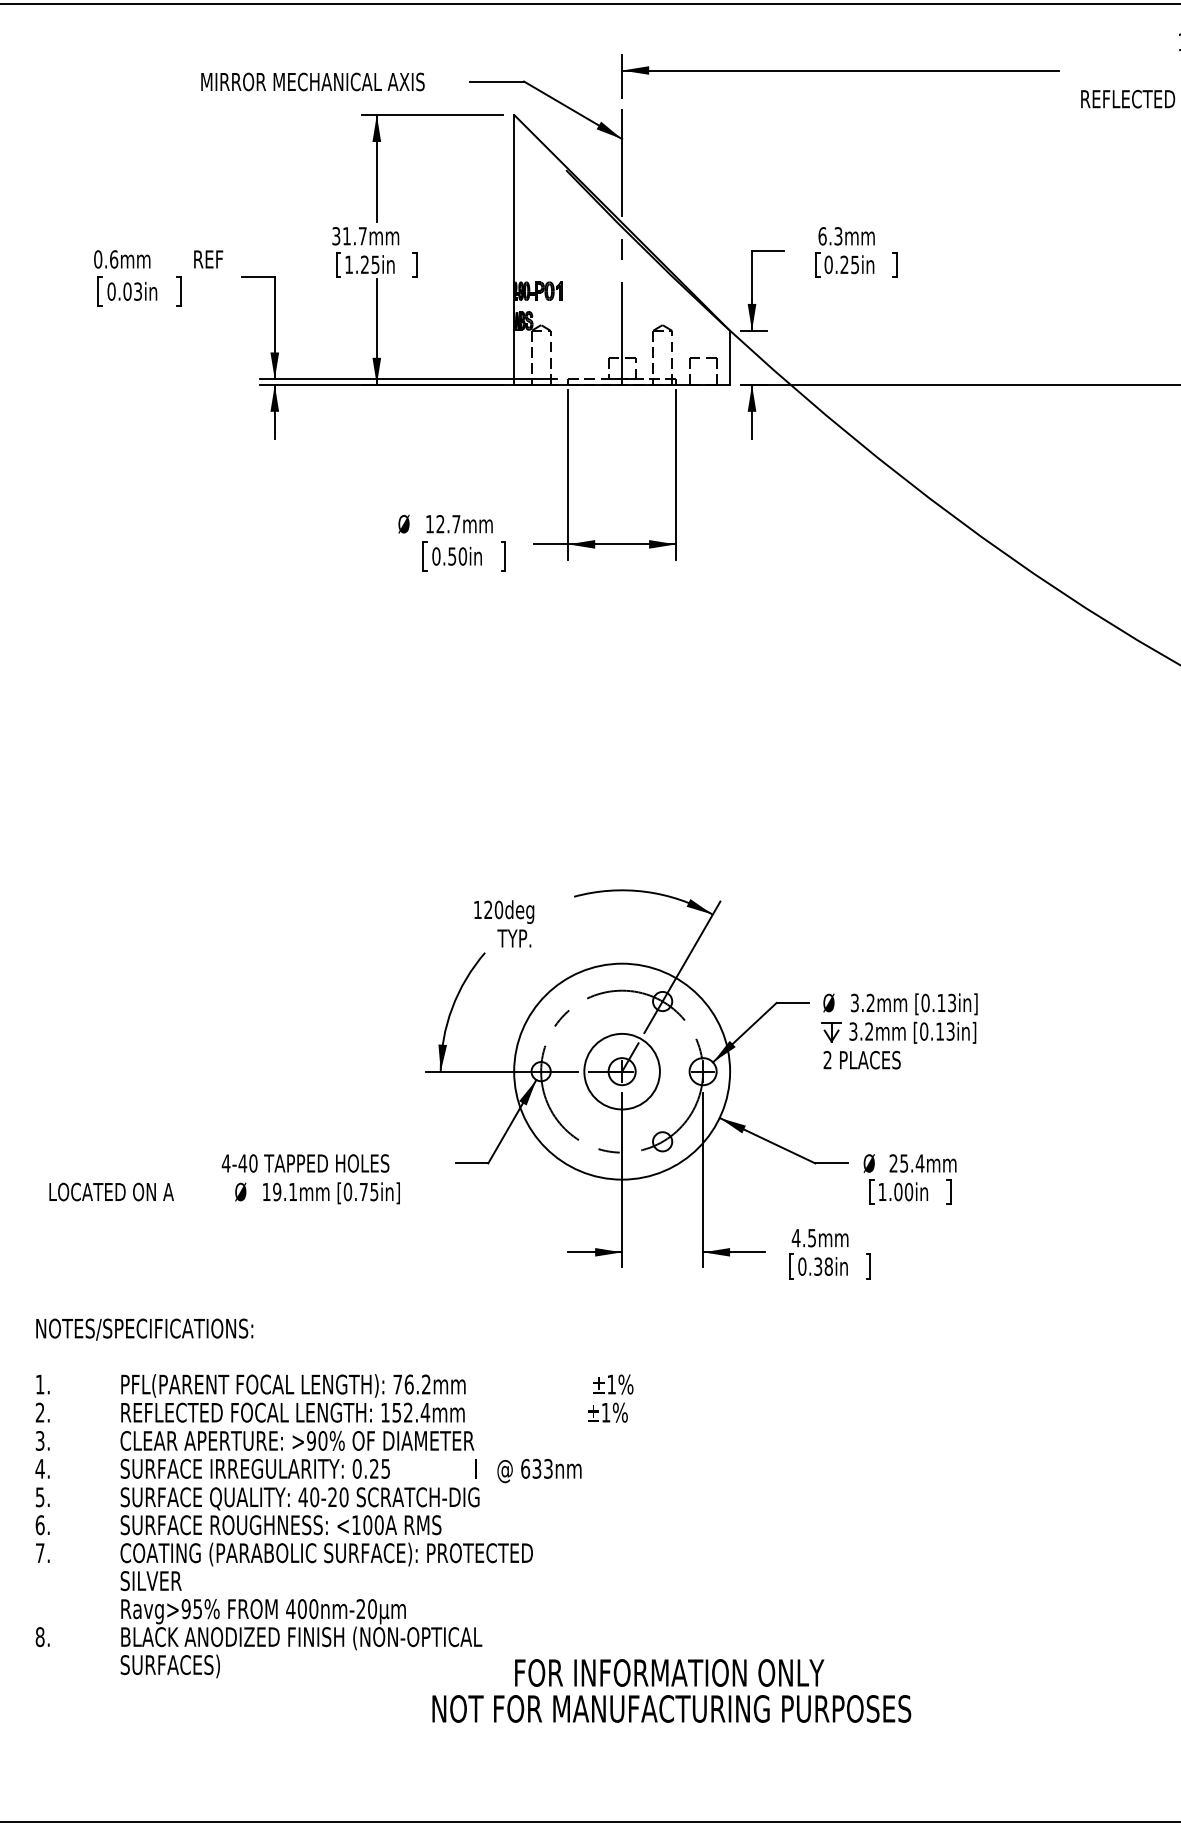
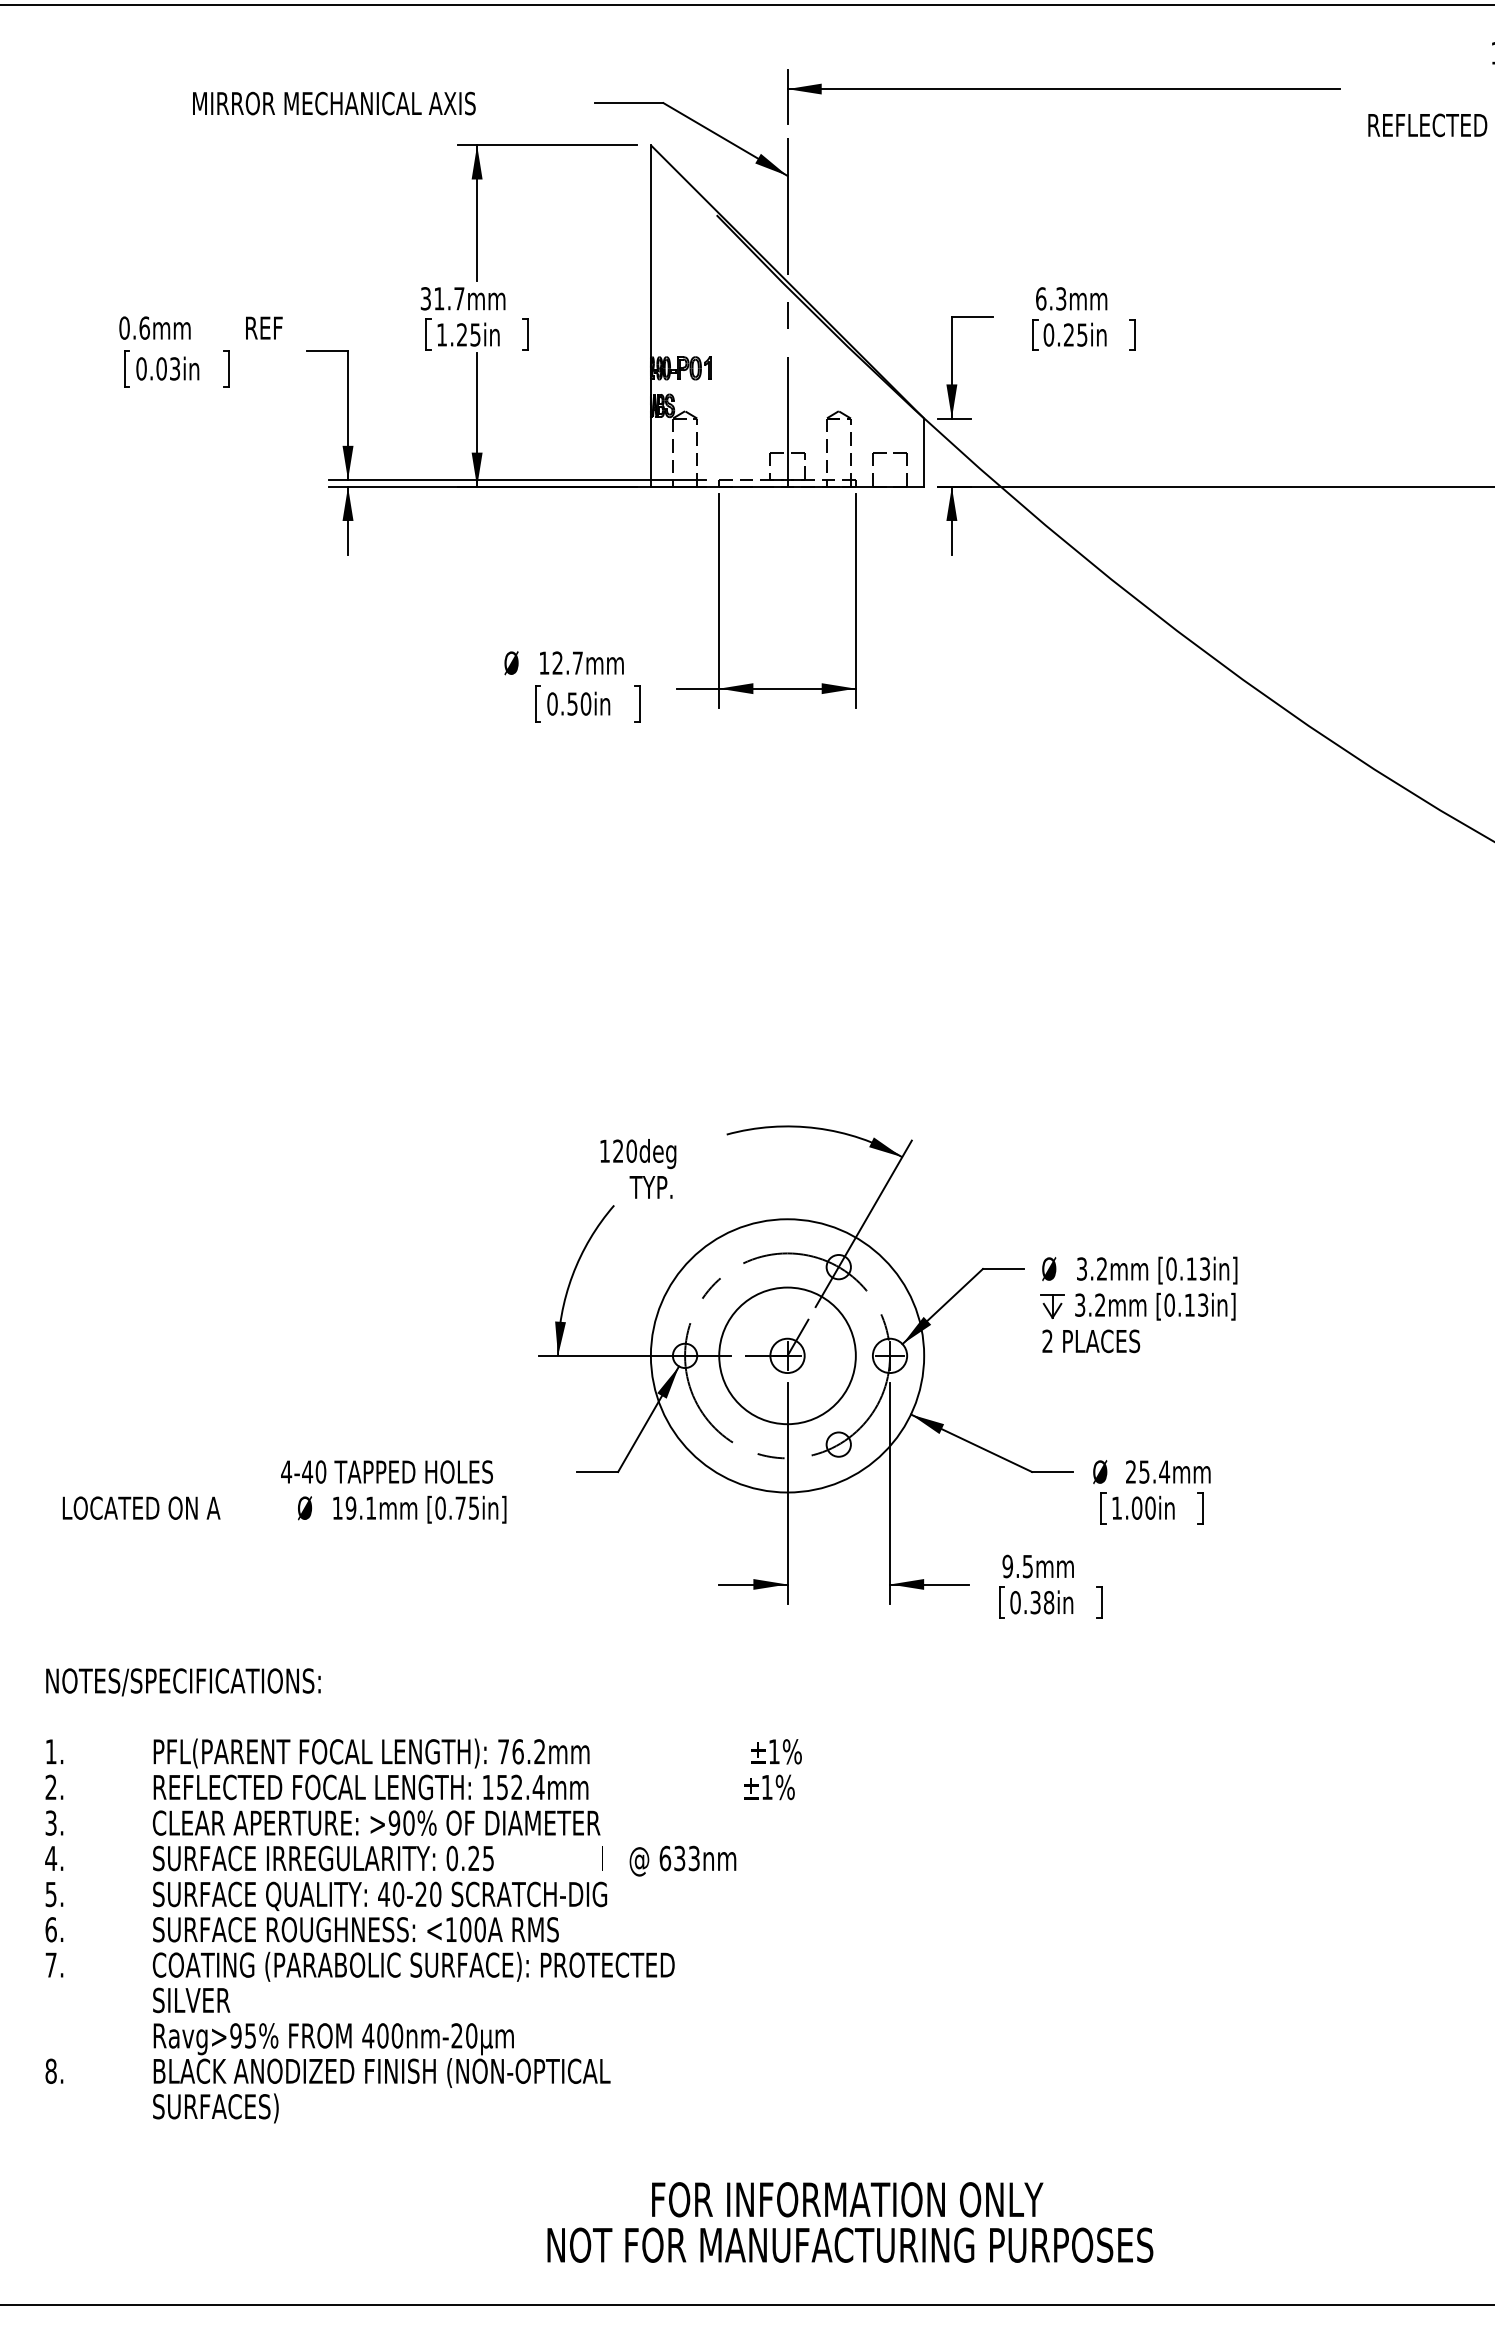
text: (313, 81) -> (334, 103), moved
circle: (622, 1071) -> (787, 1355), size x1.43
text: (795, 1238) -> (1007, 1566), 4.5mm -> 9.5mm
text: (671, 1690) -> (850, 2222), moved

